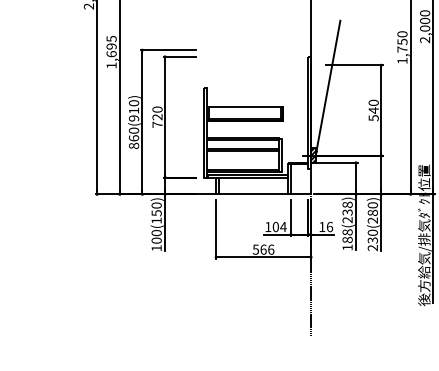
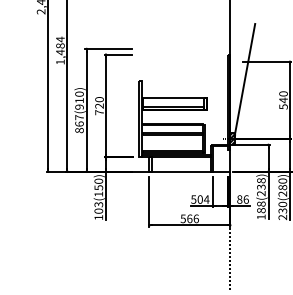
text: (111, 46) -> (60, 45), 1,695 -> 1,484
text: (133, 130) -> (79, 117), 860(910) -> 867(910)
text: (322, 226) -> (239, 199), 16 -> 86
text: (268, 227) -> (193, 199), 104 -> 504
text: (156, 233) -> (98, 205), 100(150) -> 103(150)

